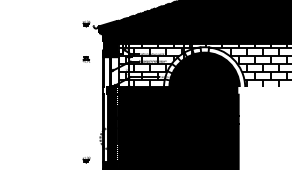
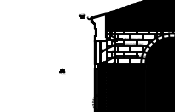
fill: (108, 38) -> (98, 26), removed
part: (85, 59) -> (61, 71), moved

